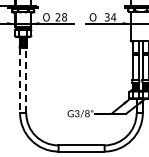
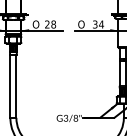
line: (26, 80) -> (16, 86), dashed -> solid
line: (20, 81) -> (10, 86), dashed -> solid

